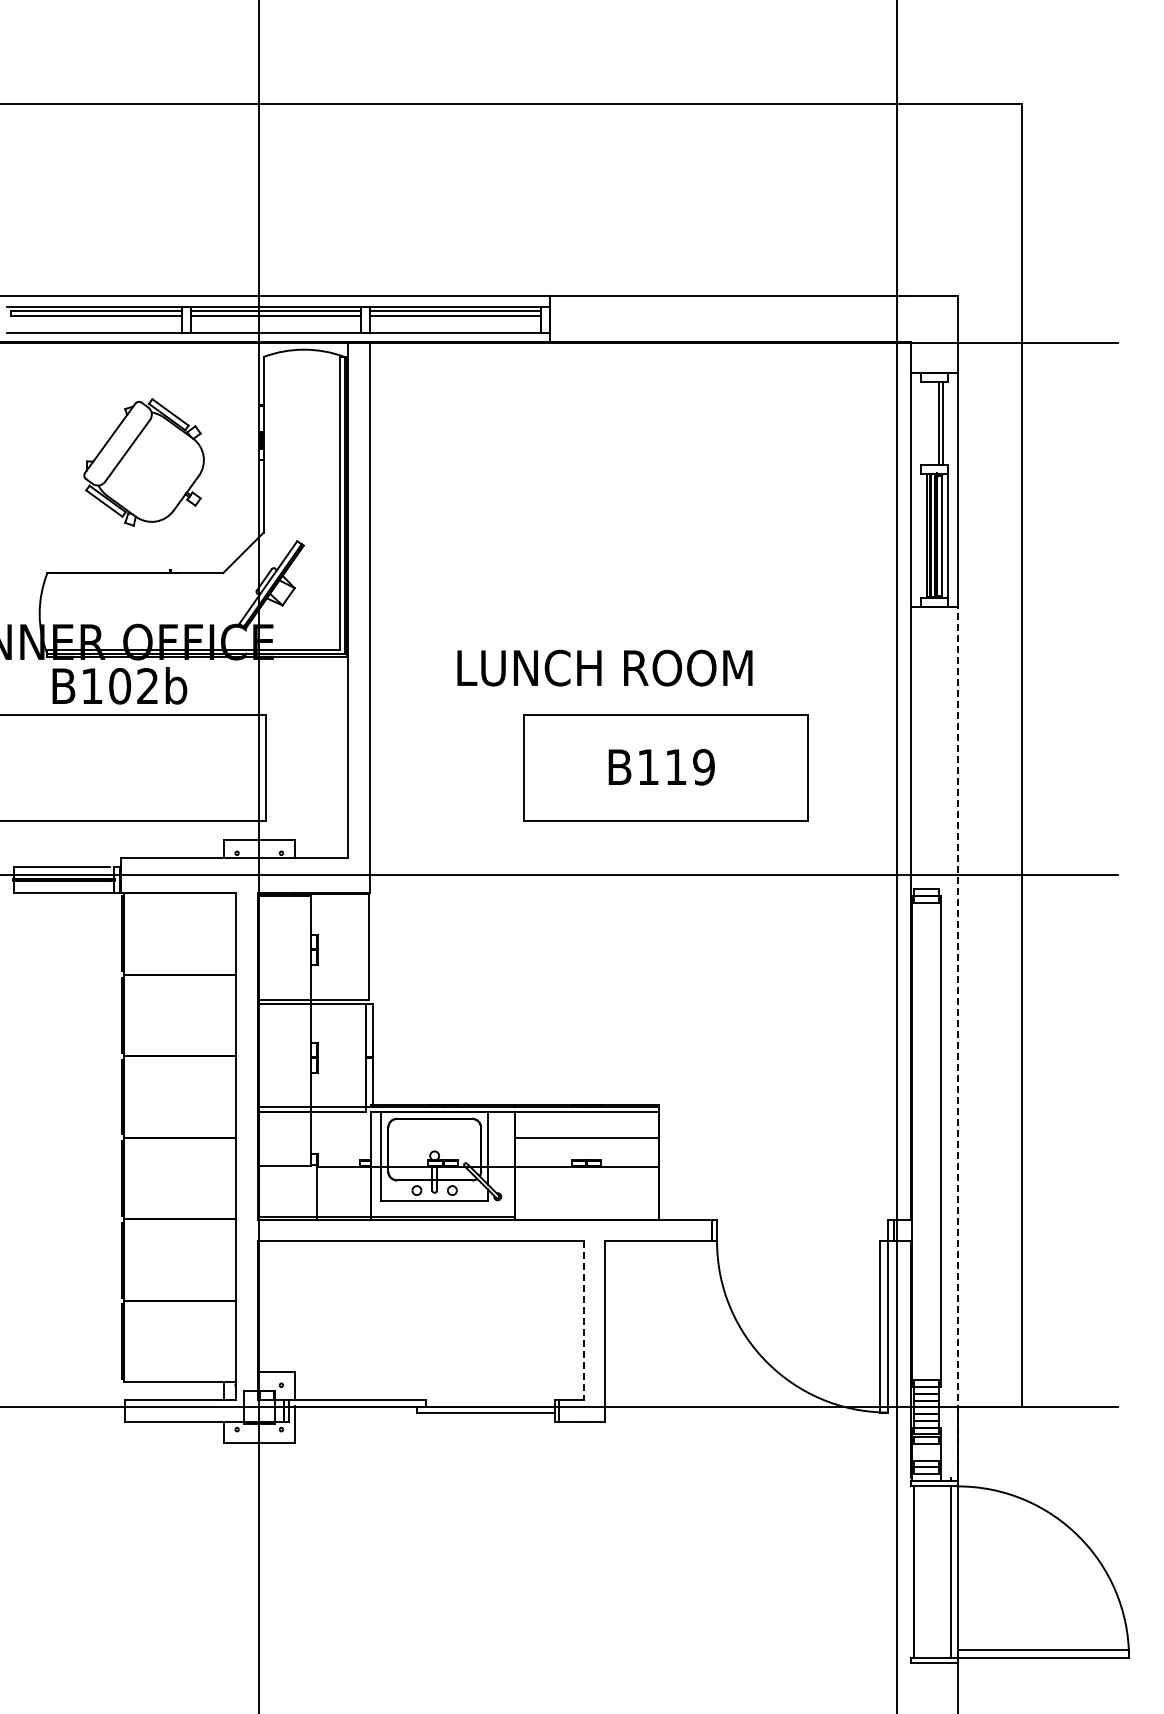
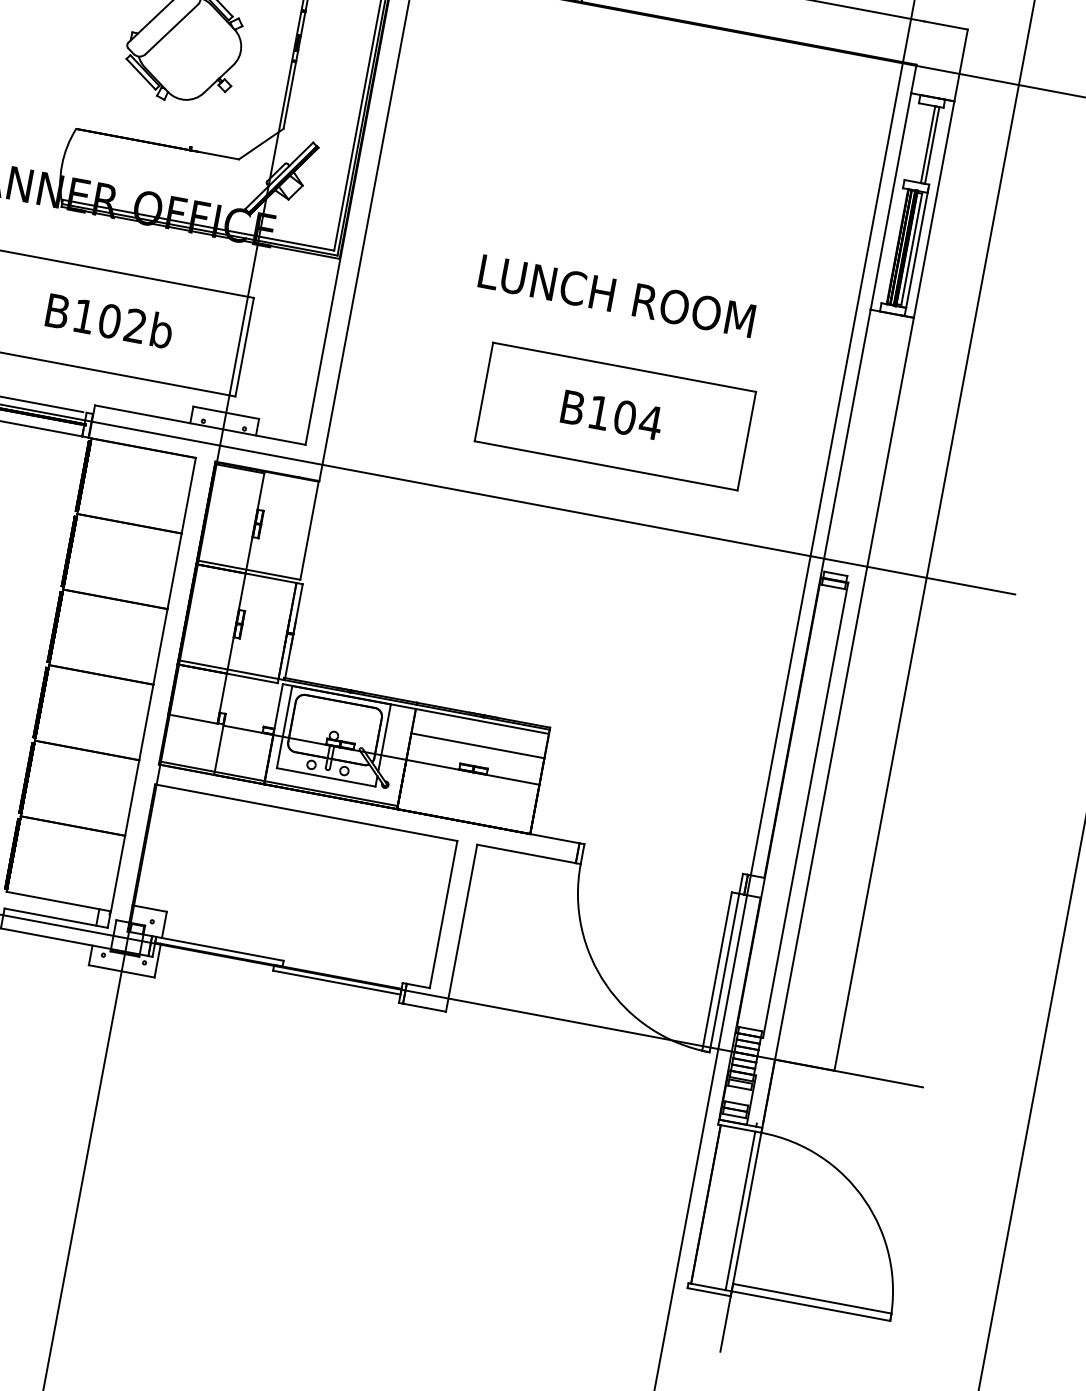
text: (604, 667) -> (616, 295), moved
text: (119, 685) -> (109, 320), moved
text: (690, 767) -> (638, 420), B119 -> B104
line: (957, 1041) -> (838, 720), dashed -> solid
line: (583, 1321) -> (443, 915), dashed -> solid

